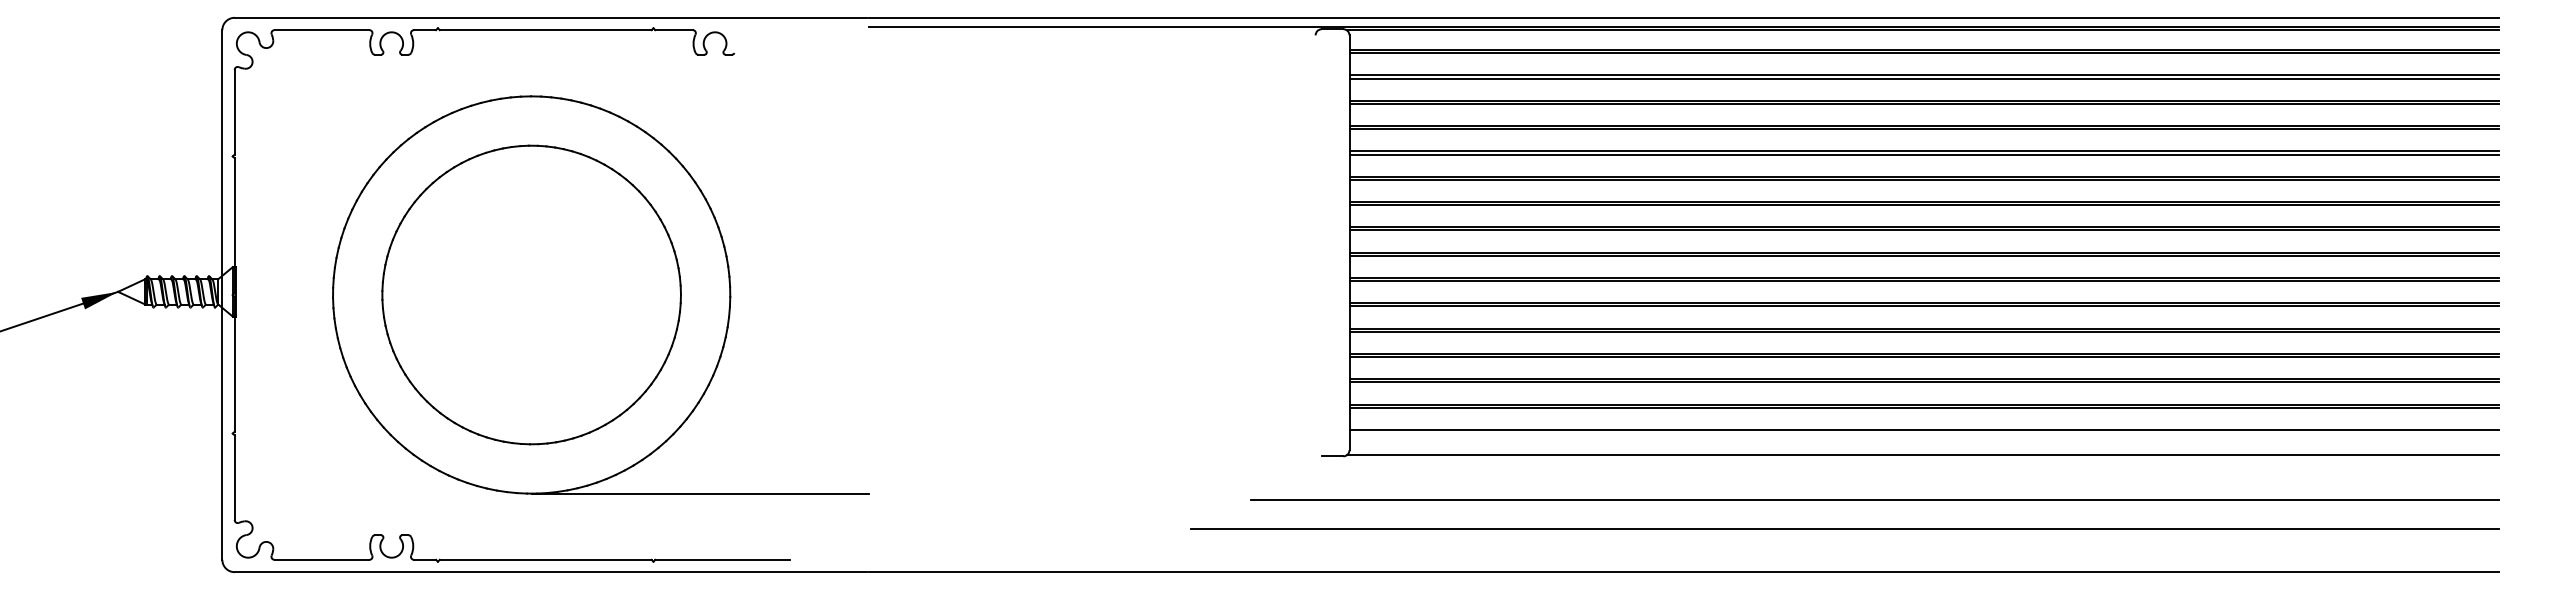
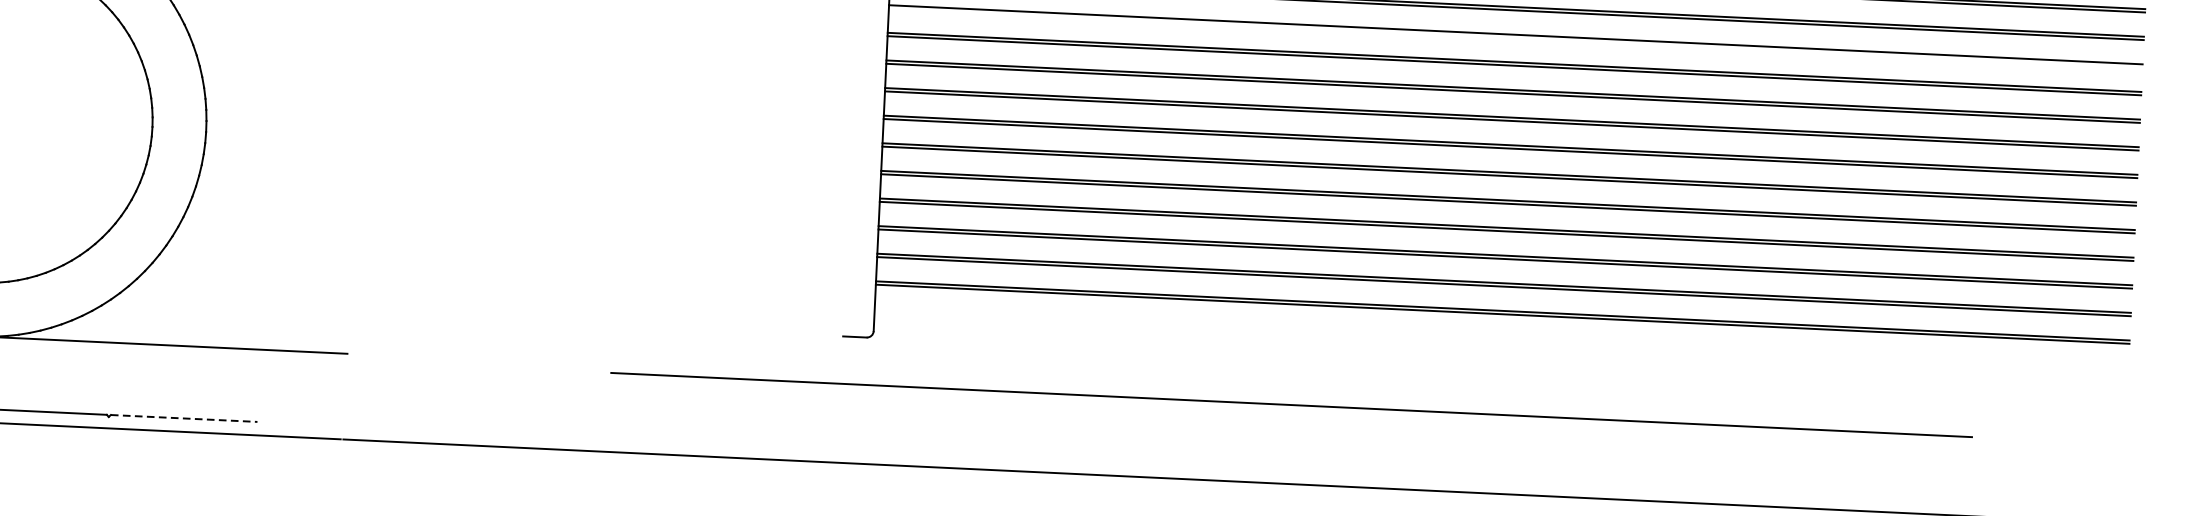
line: (1923, 154) -> (1515, 38), removed
line: (1923, 429) -> (1500, 338), removed
line: (1922, 455) -> (1498, 366), removed
line: (1874, 499) -> (1291, 404), moved
line: (1844, 529) -> (1409, 443), removed
line: (723, 559) -> (185, 418), solid -> dashed

